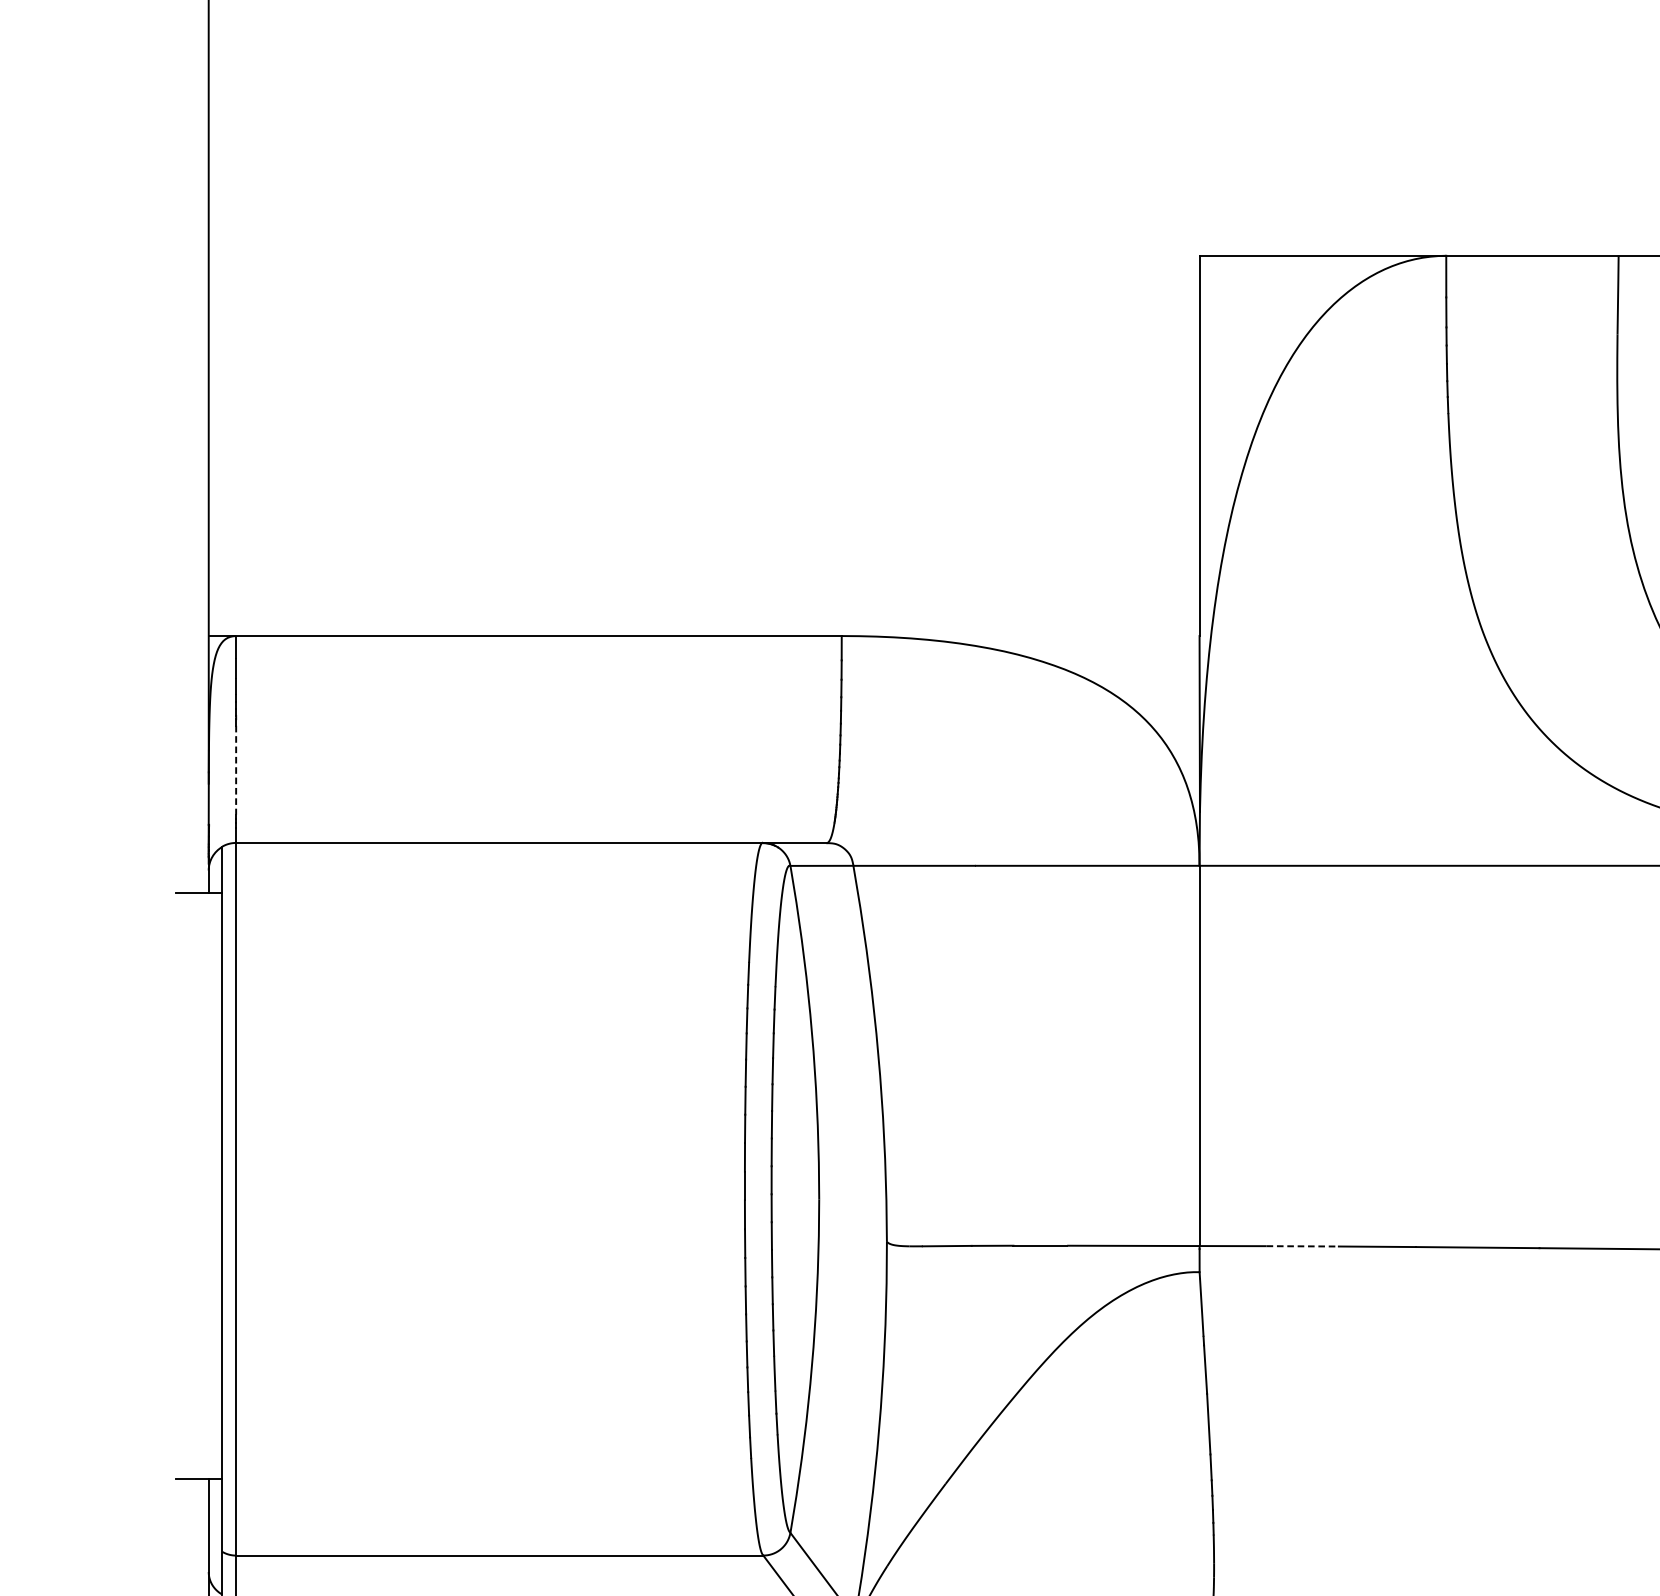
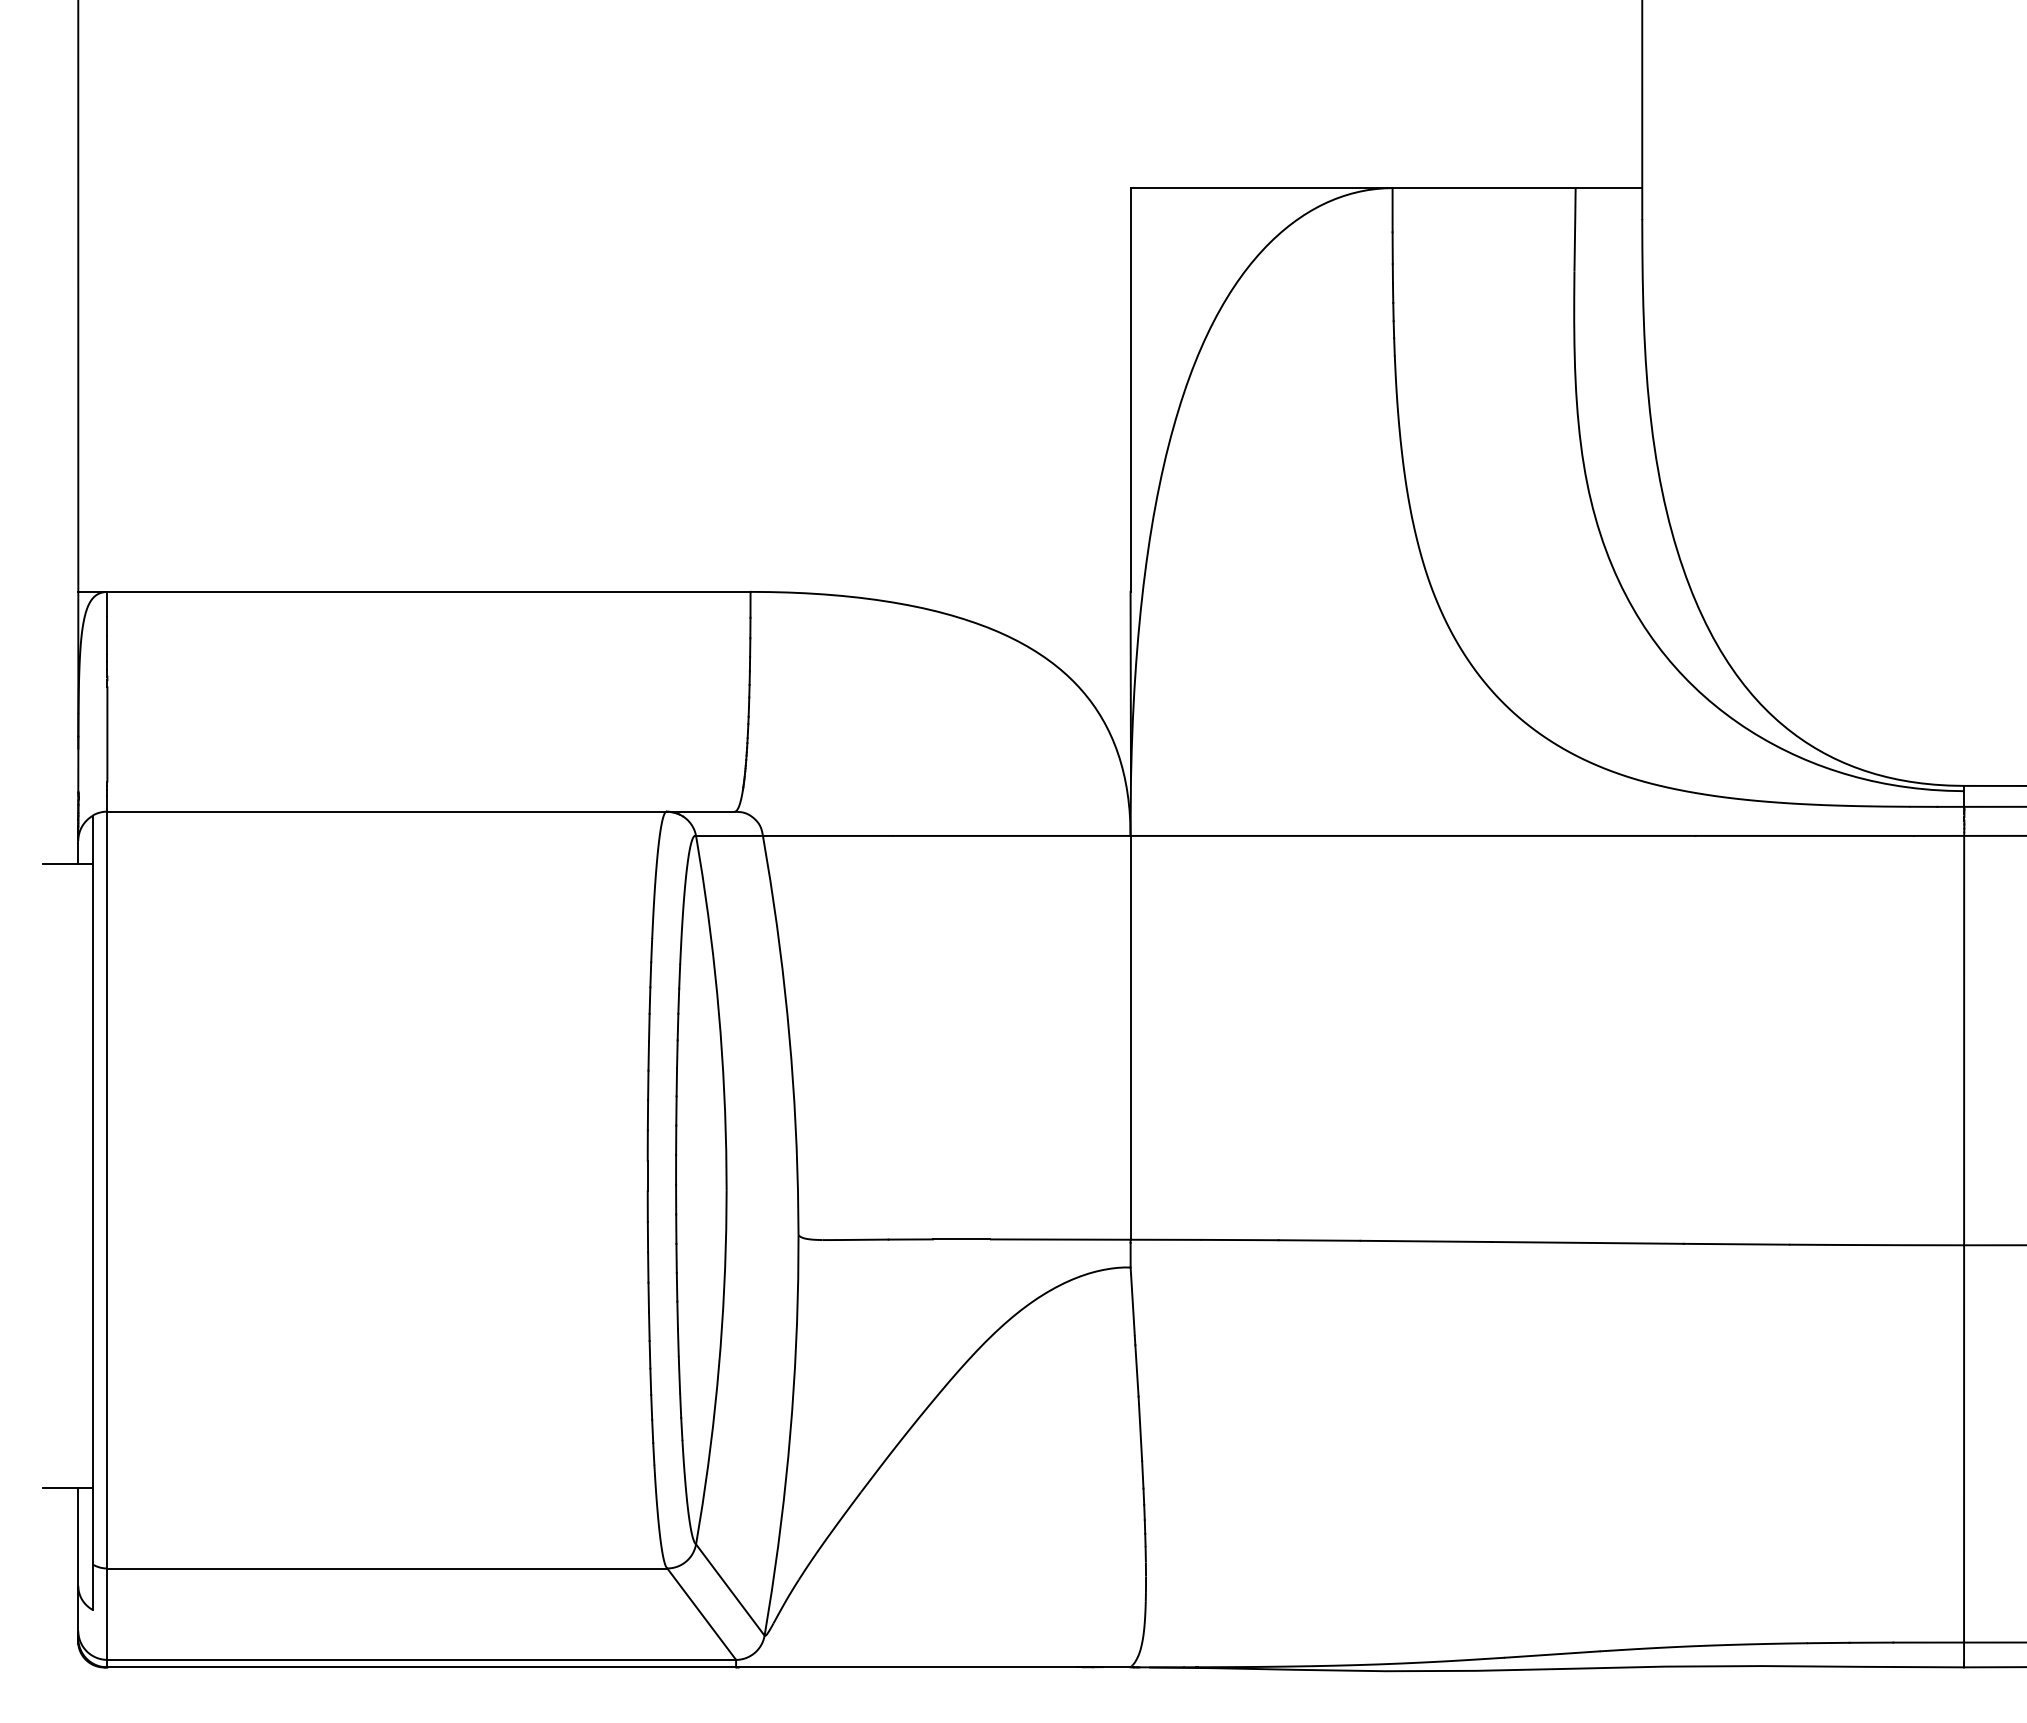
line: (236, 770) -> (107, 734), dashed -> solid
line: (1303, 1246) -> (1240, 1240), dashed -> solid

